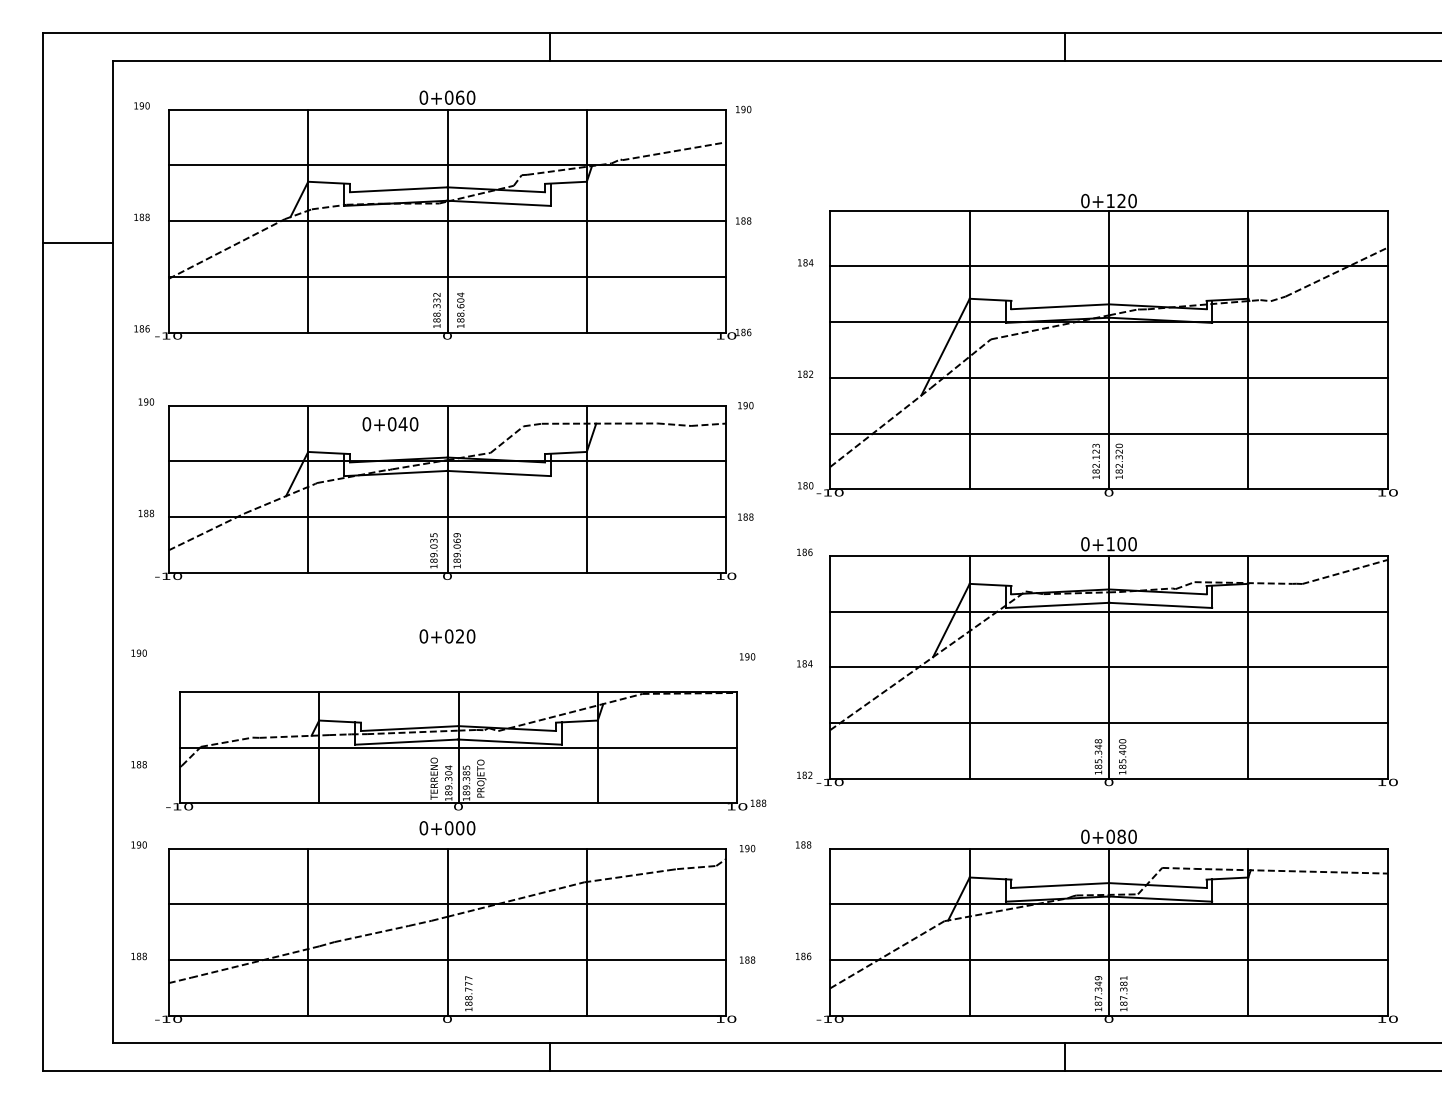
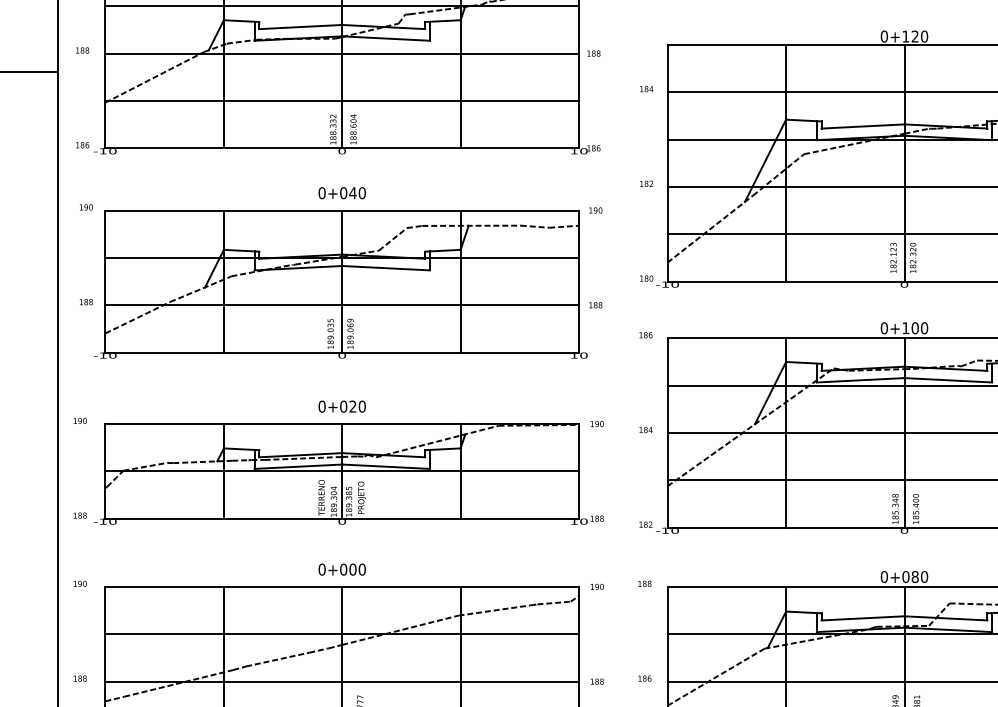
text: (390, 424) -> (342, 193), moved
part: (466, 750) -> (349, 473), moved

